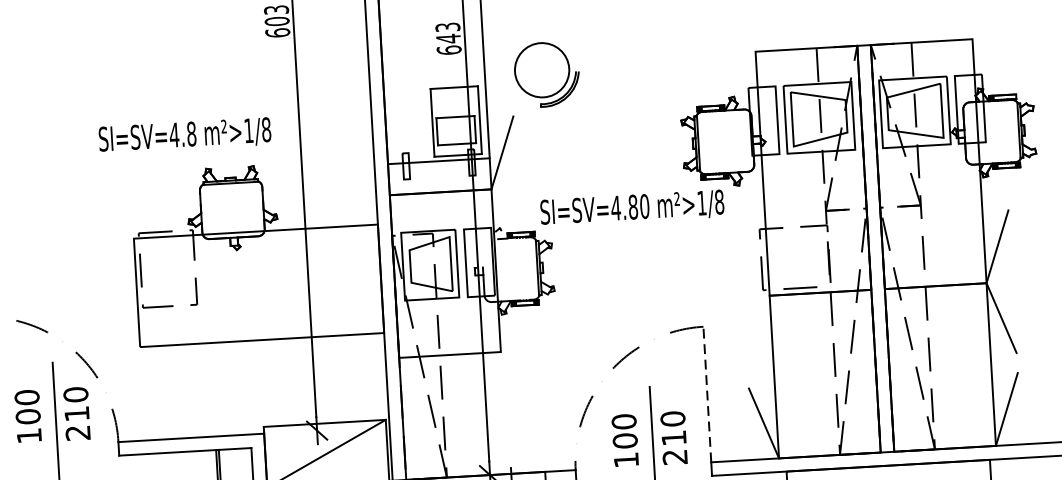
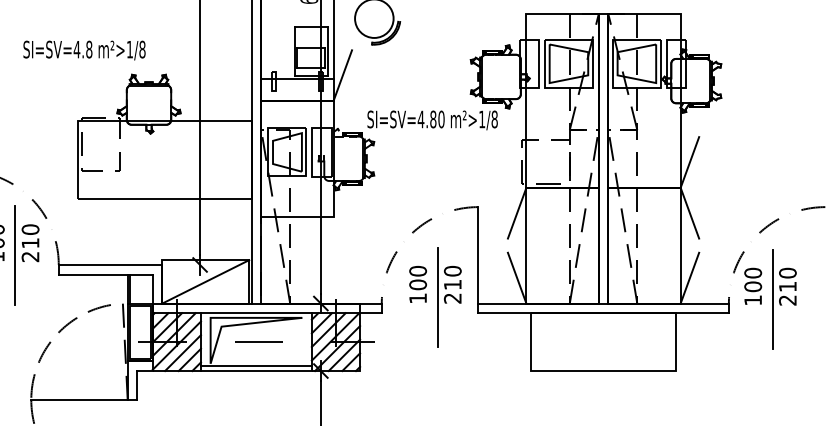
text: (185, 135) -> (84, 50), moved
line: (757, 331) -> (516, 212), added
line: (707, 393) -> (478, 254), dashed -> solid

